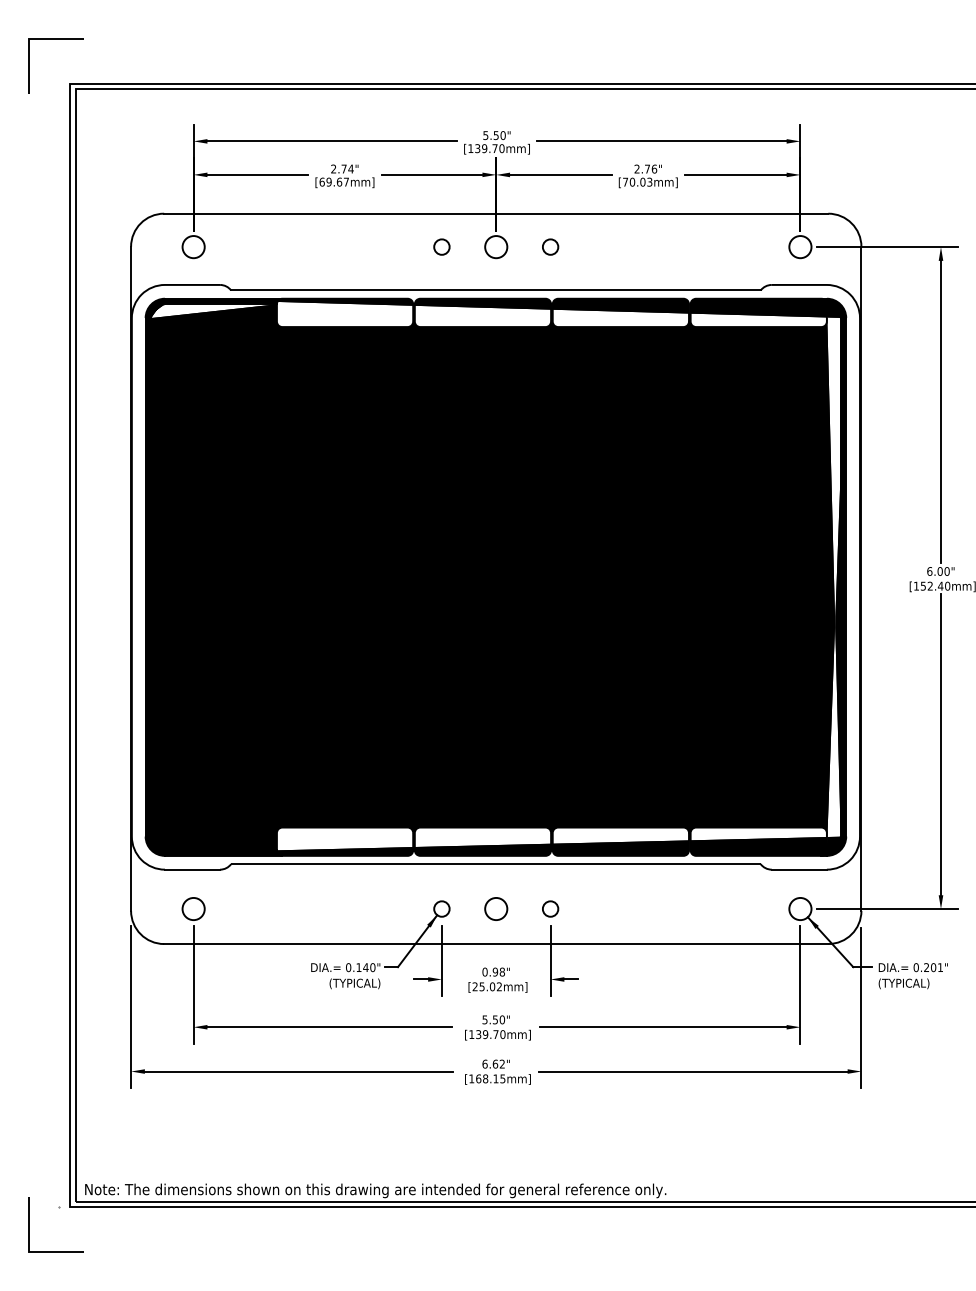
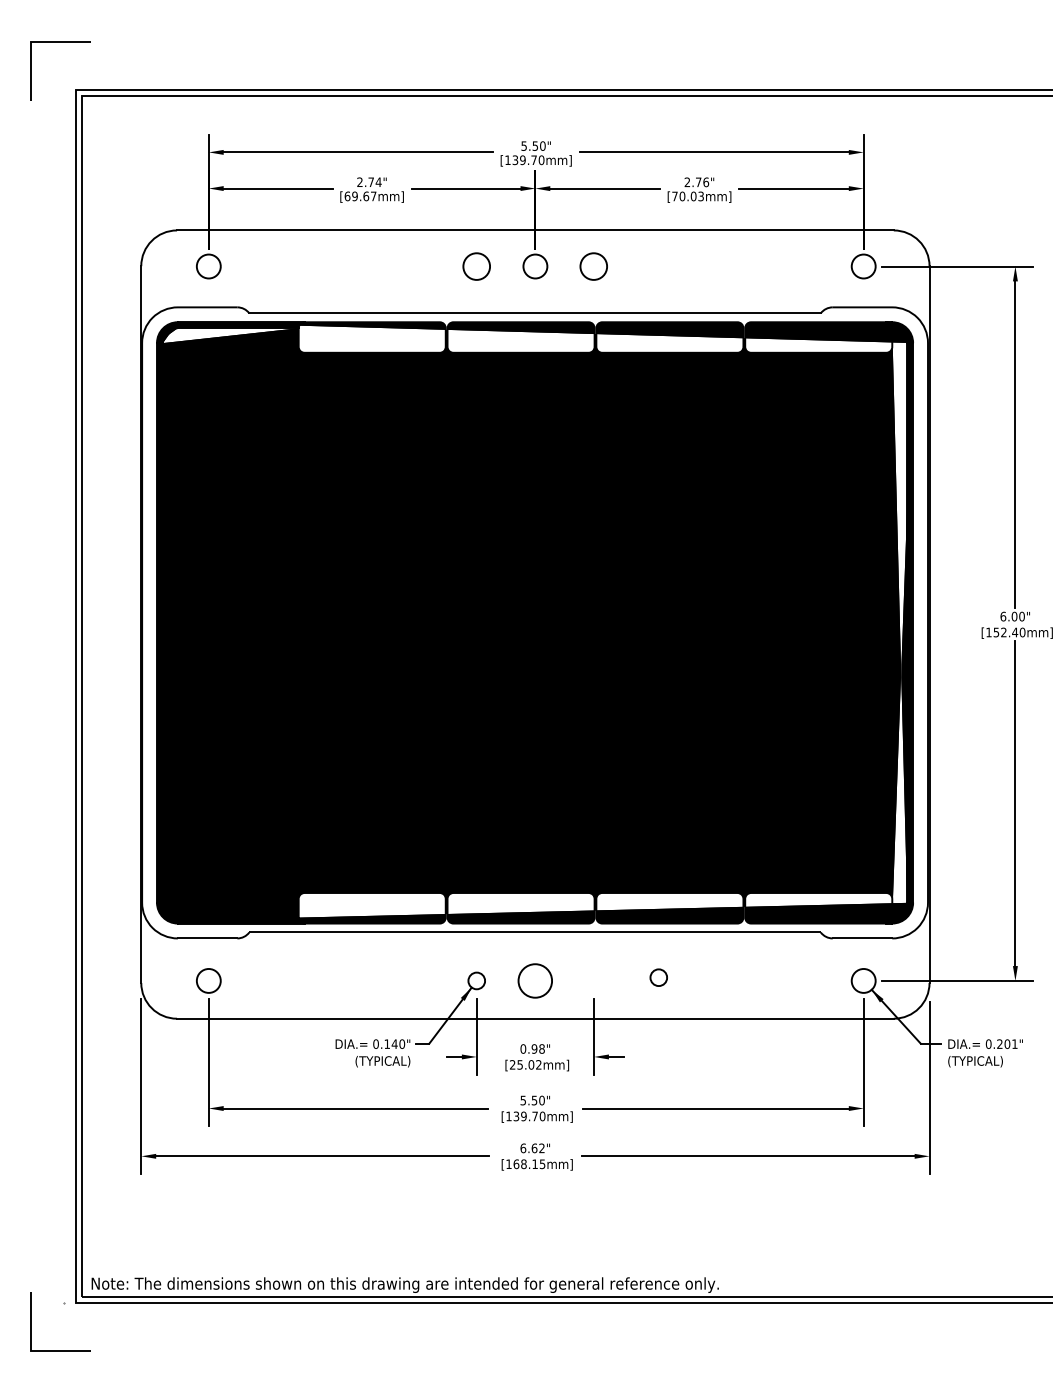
circle: (441, 246) -> (476, 265), size x1.6
circle: (550, 246) -> (593, 265), size x1.6
circle: (496, 908) -> (535, 980), size x1.4
circle: (550, 908) -> (658, 977), moved

